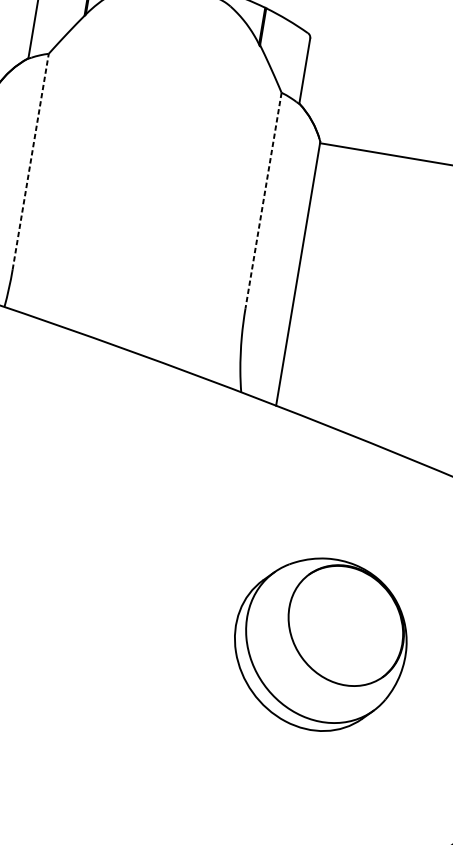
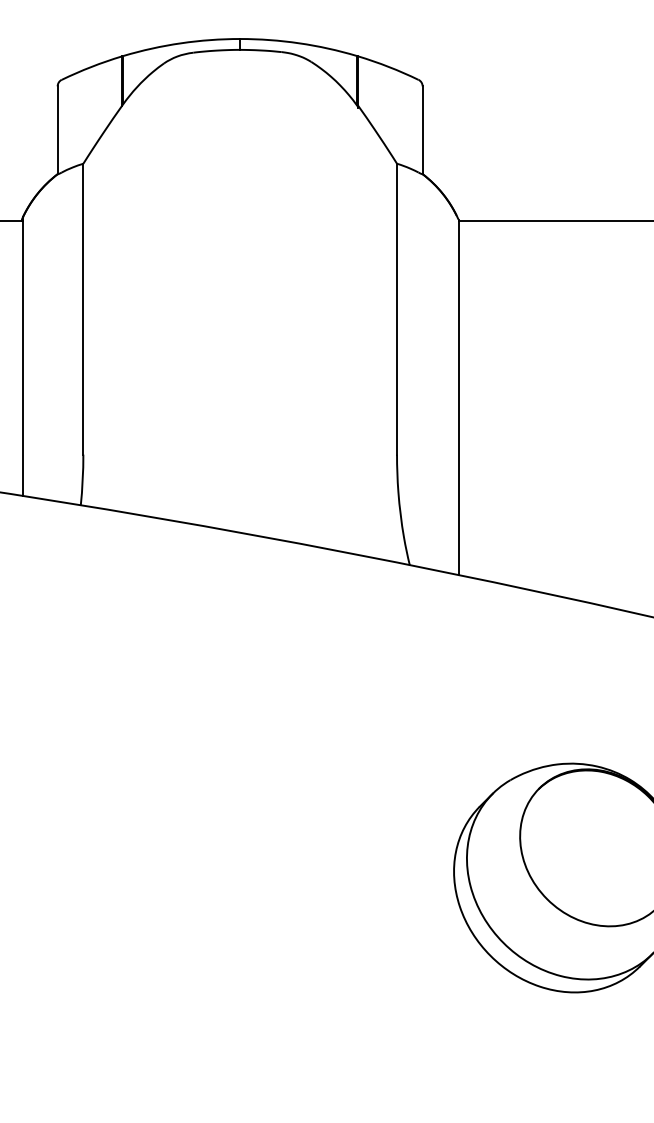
line: (30, 161) -> (83, 308), dashed -> solid
line: (263, 201) -> (397, 309), dashed -> solid

